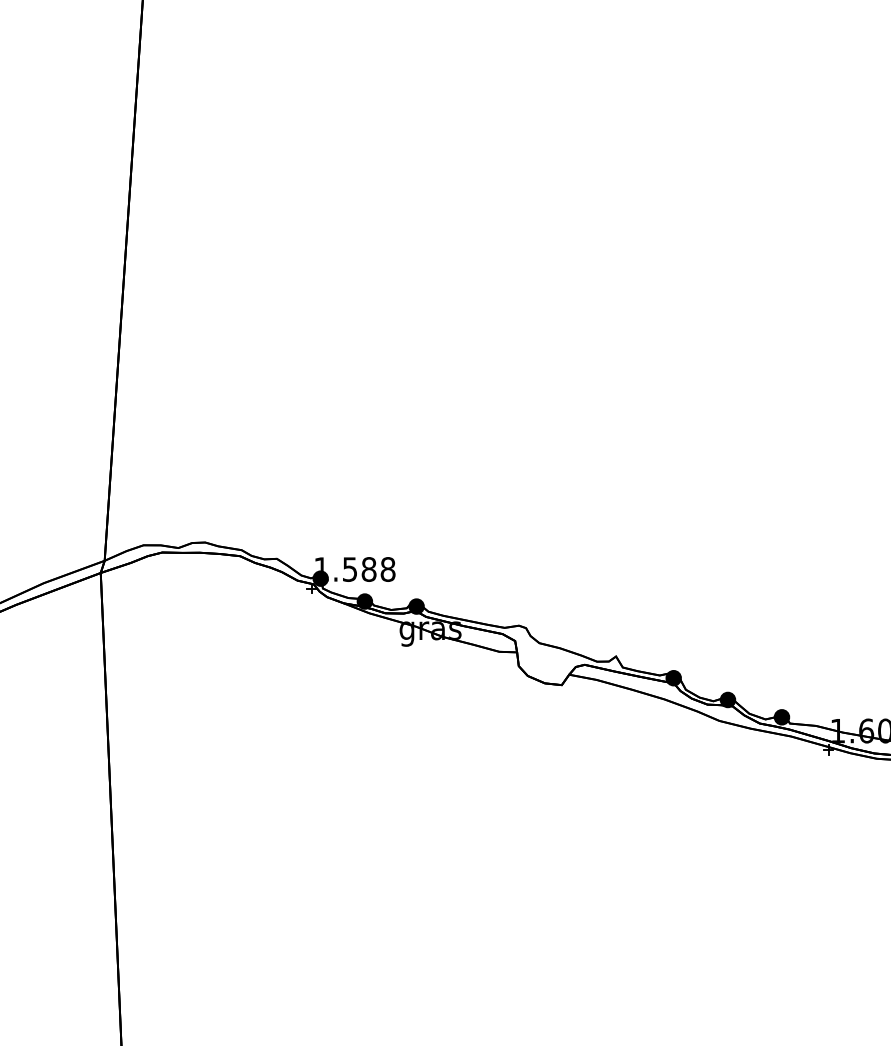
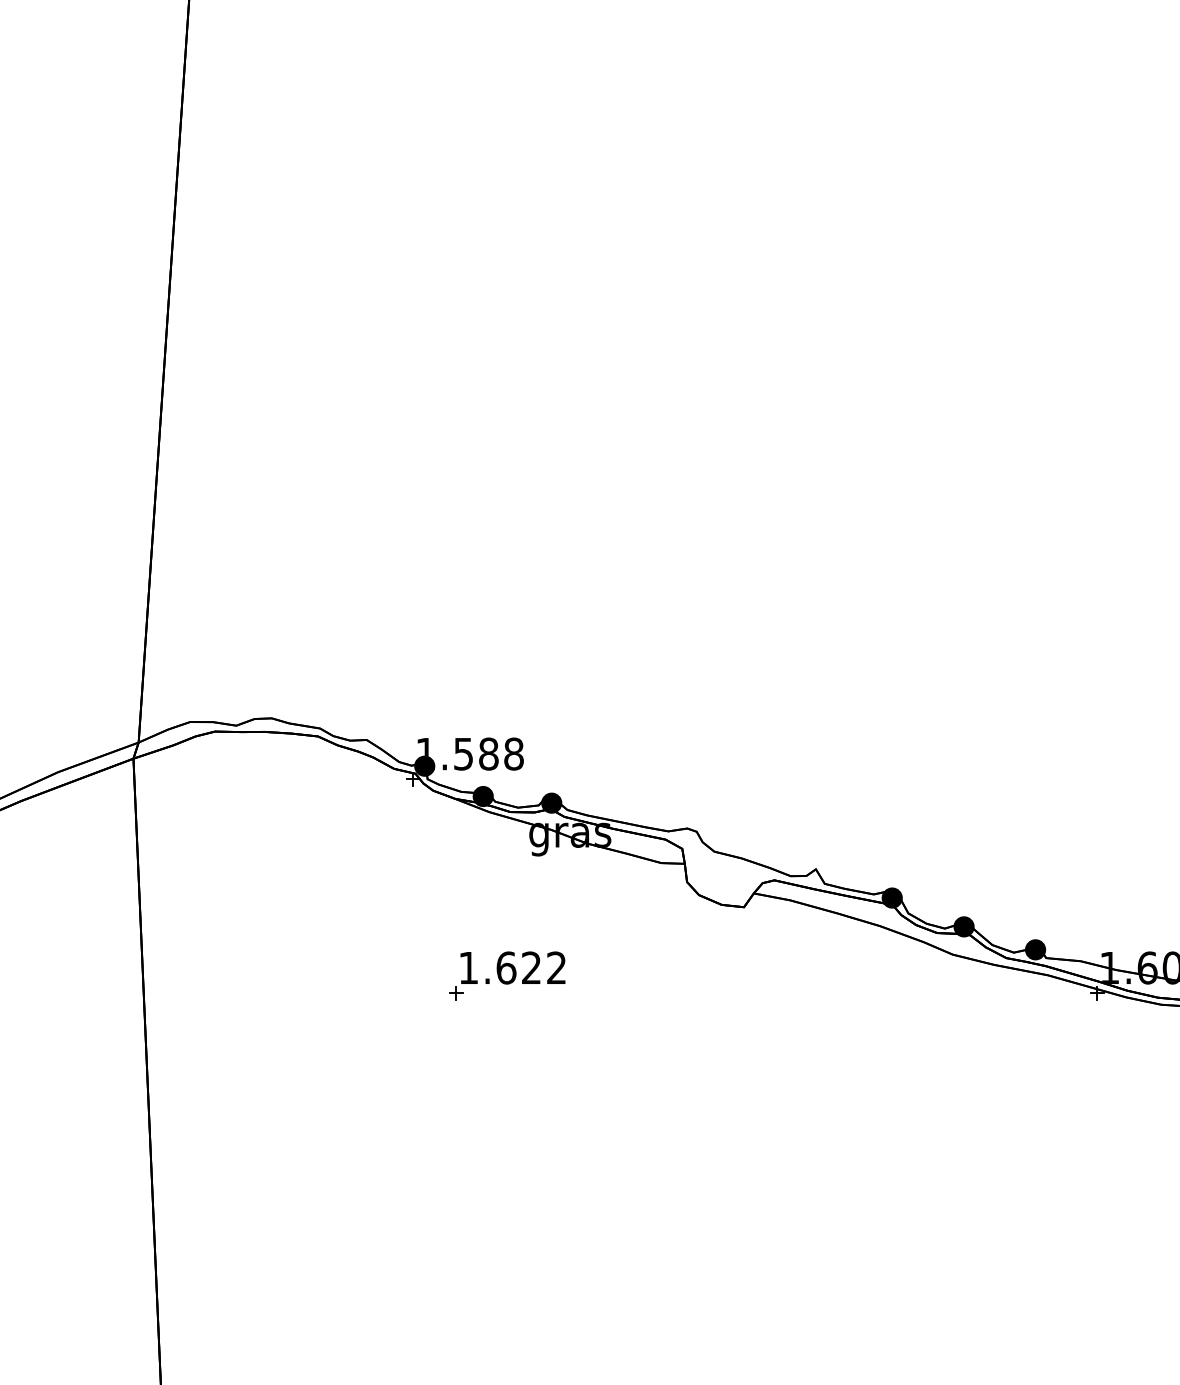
part: (383, 736) -> (507, 975), added

